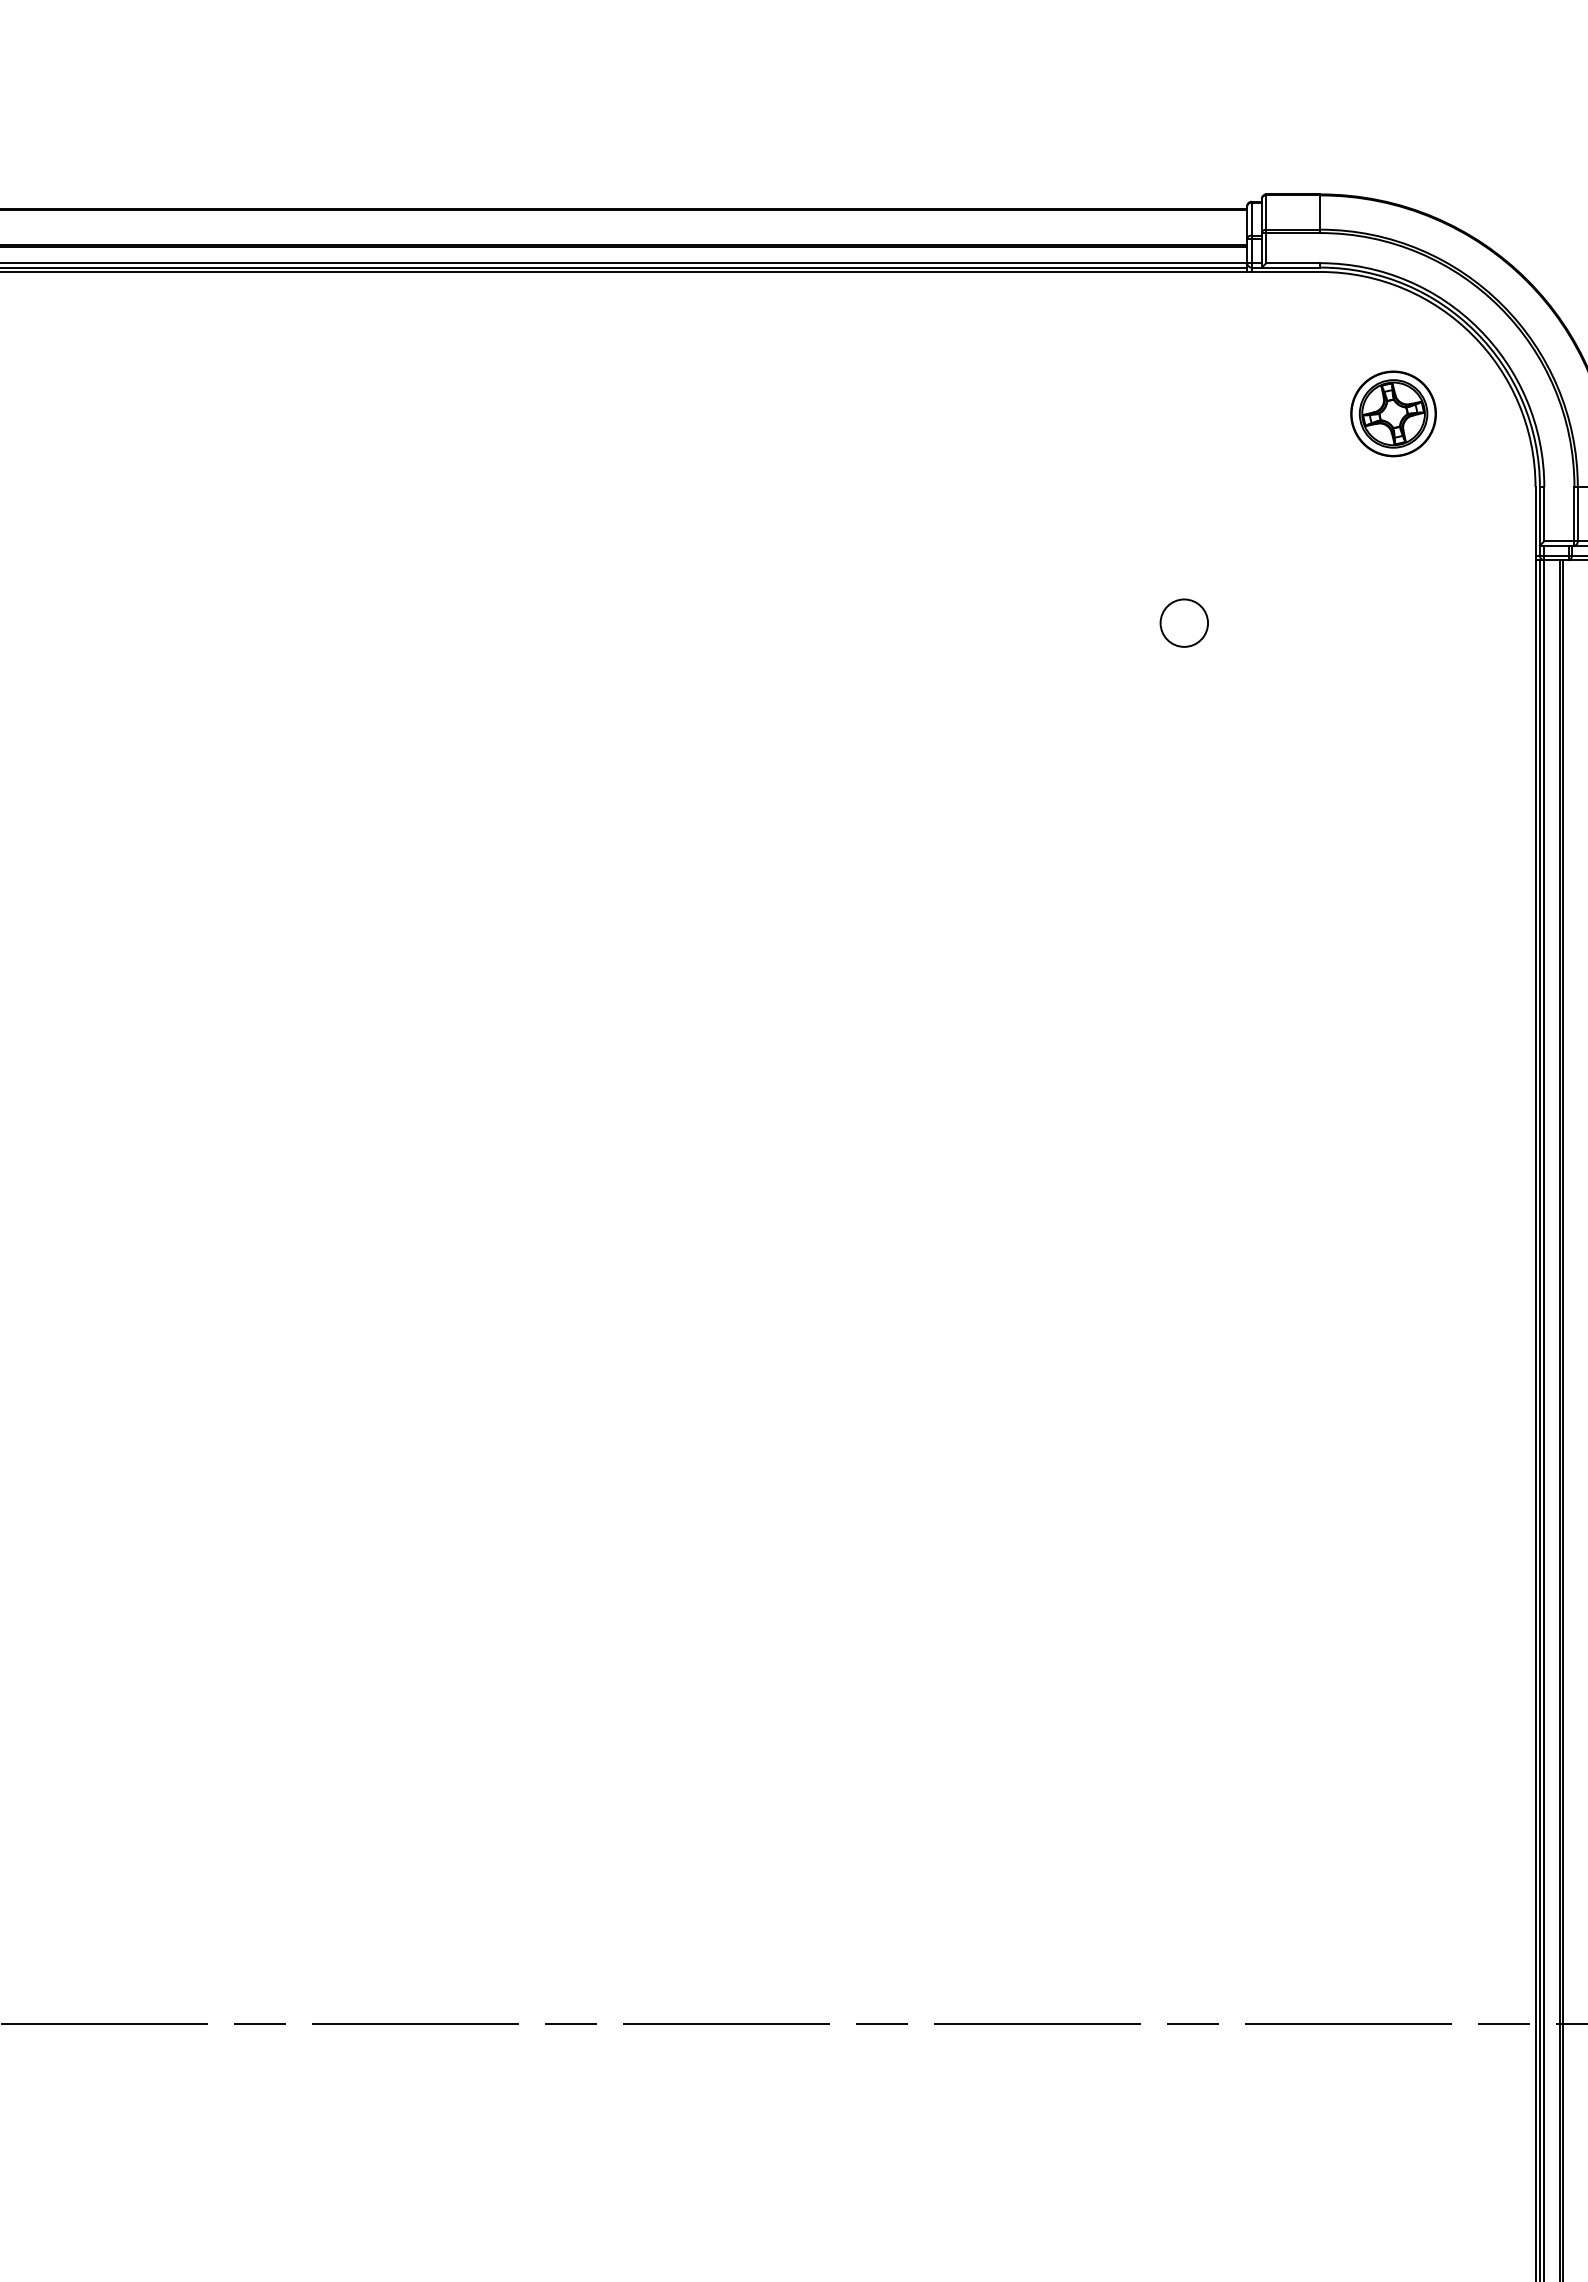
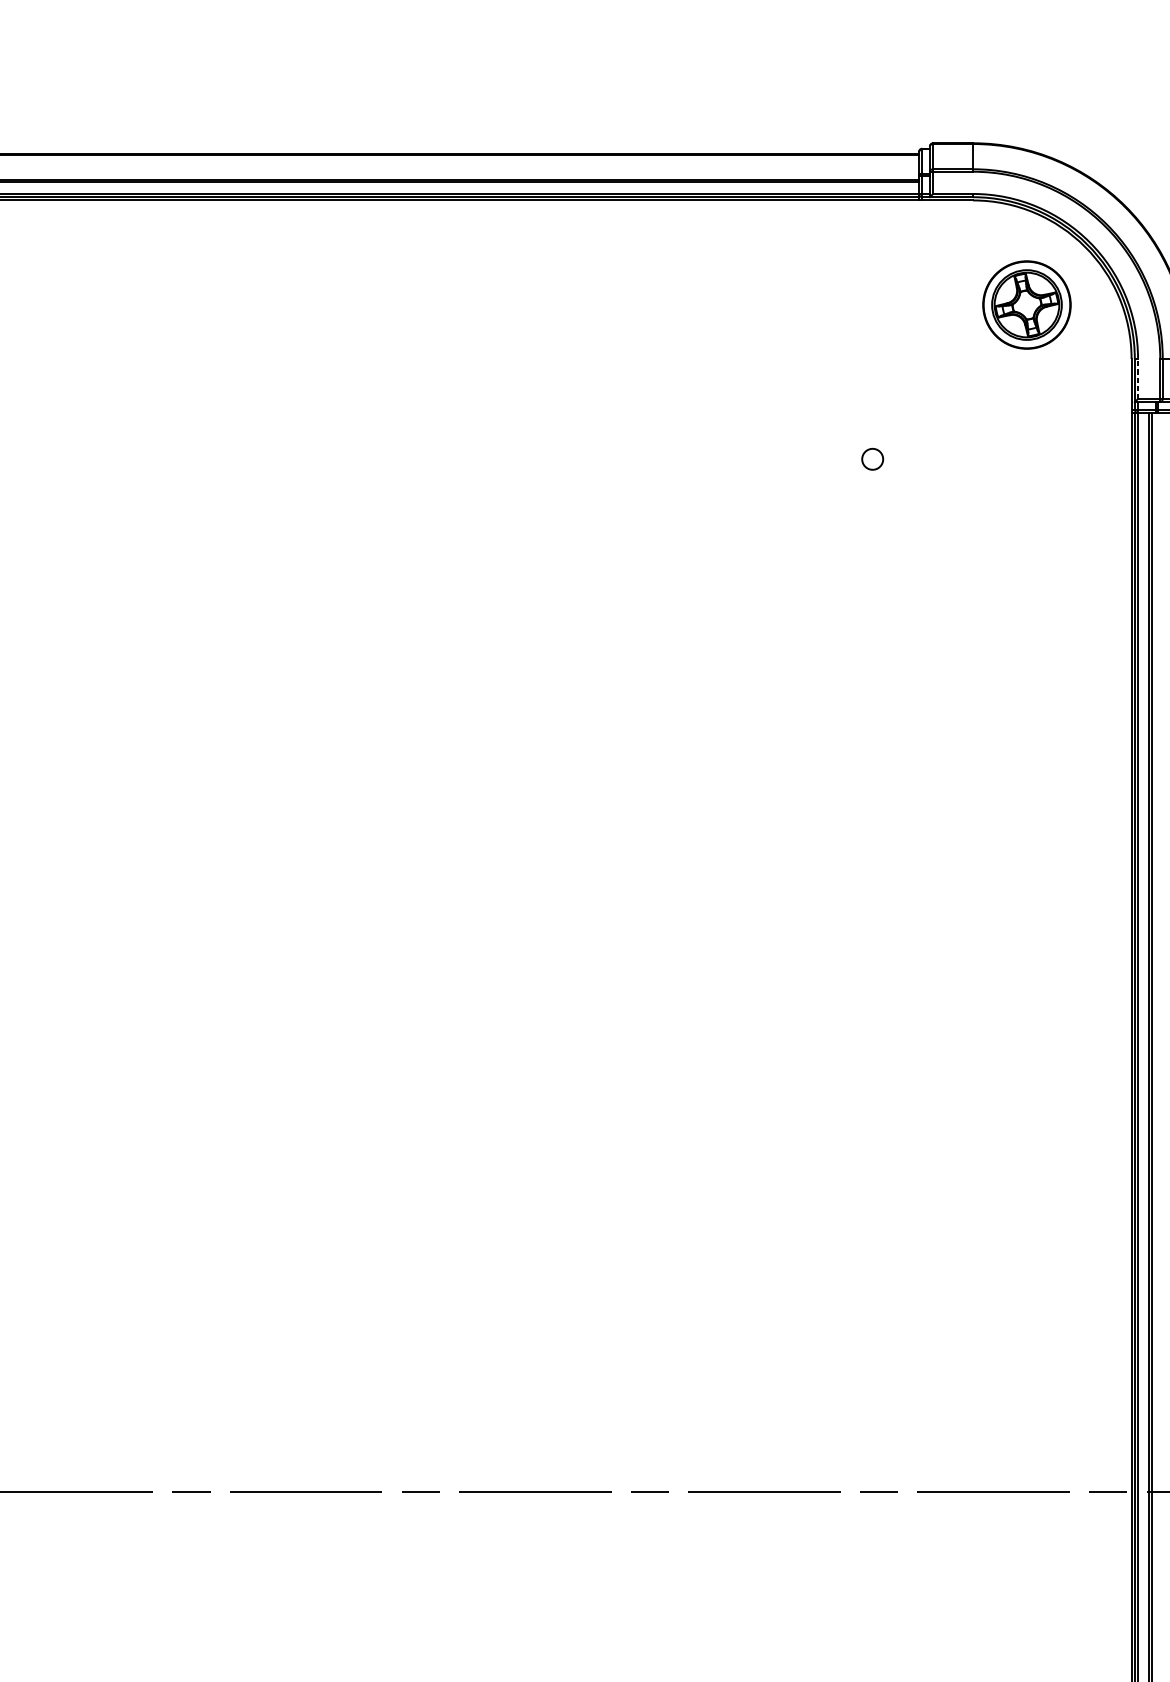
part: (1393, 413) -> (1026, 304), size x1.4
line: (1544, 513) -> (1138, 378), solid -> dashed
circle: (1184, 622) -> (872, 458), size x0.6

